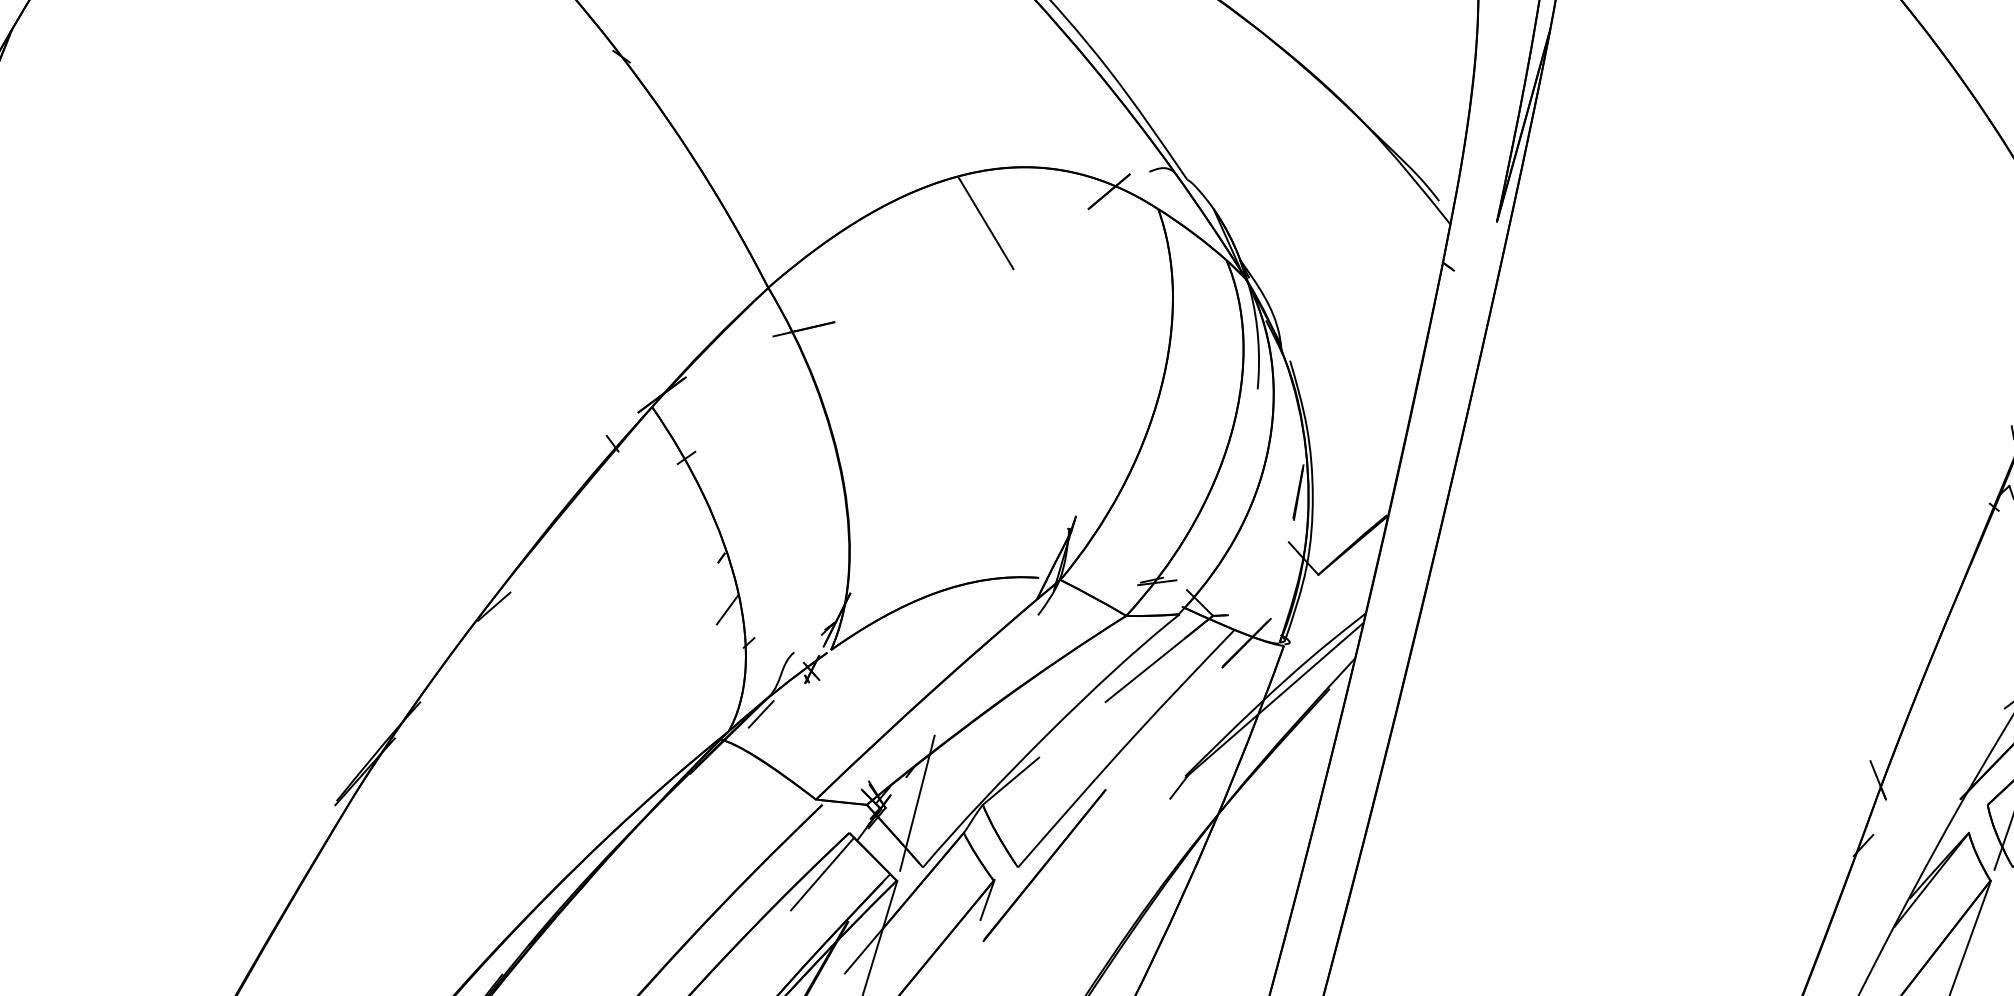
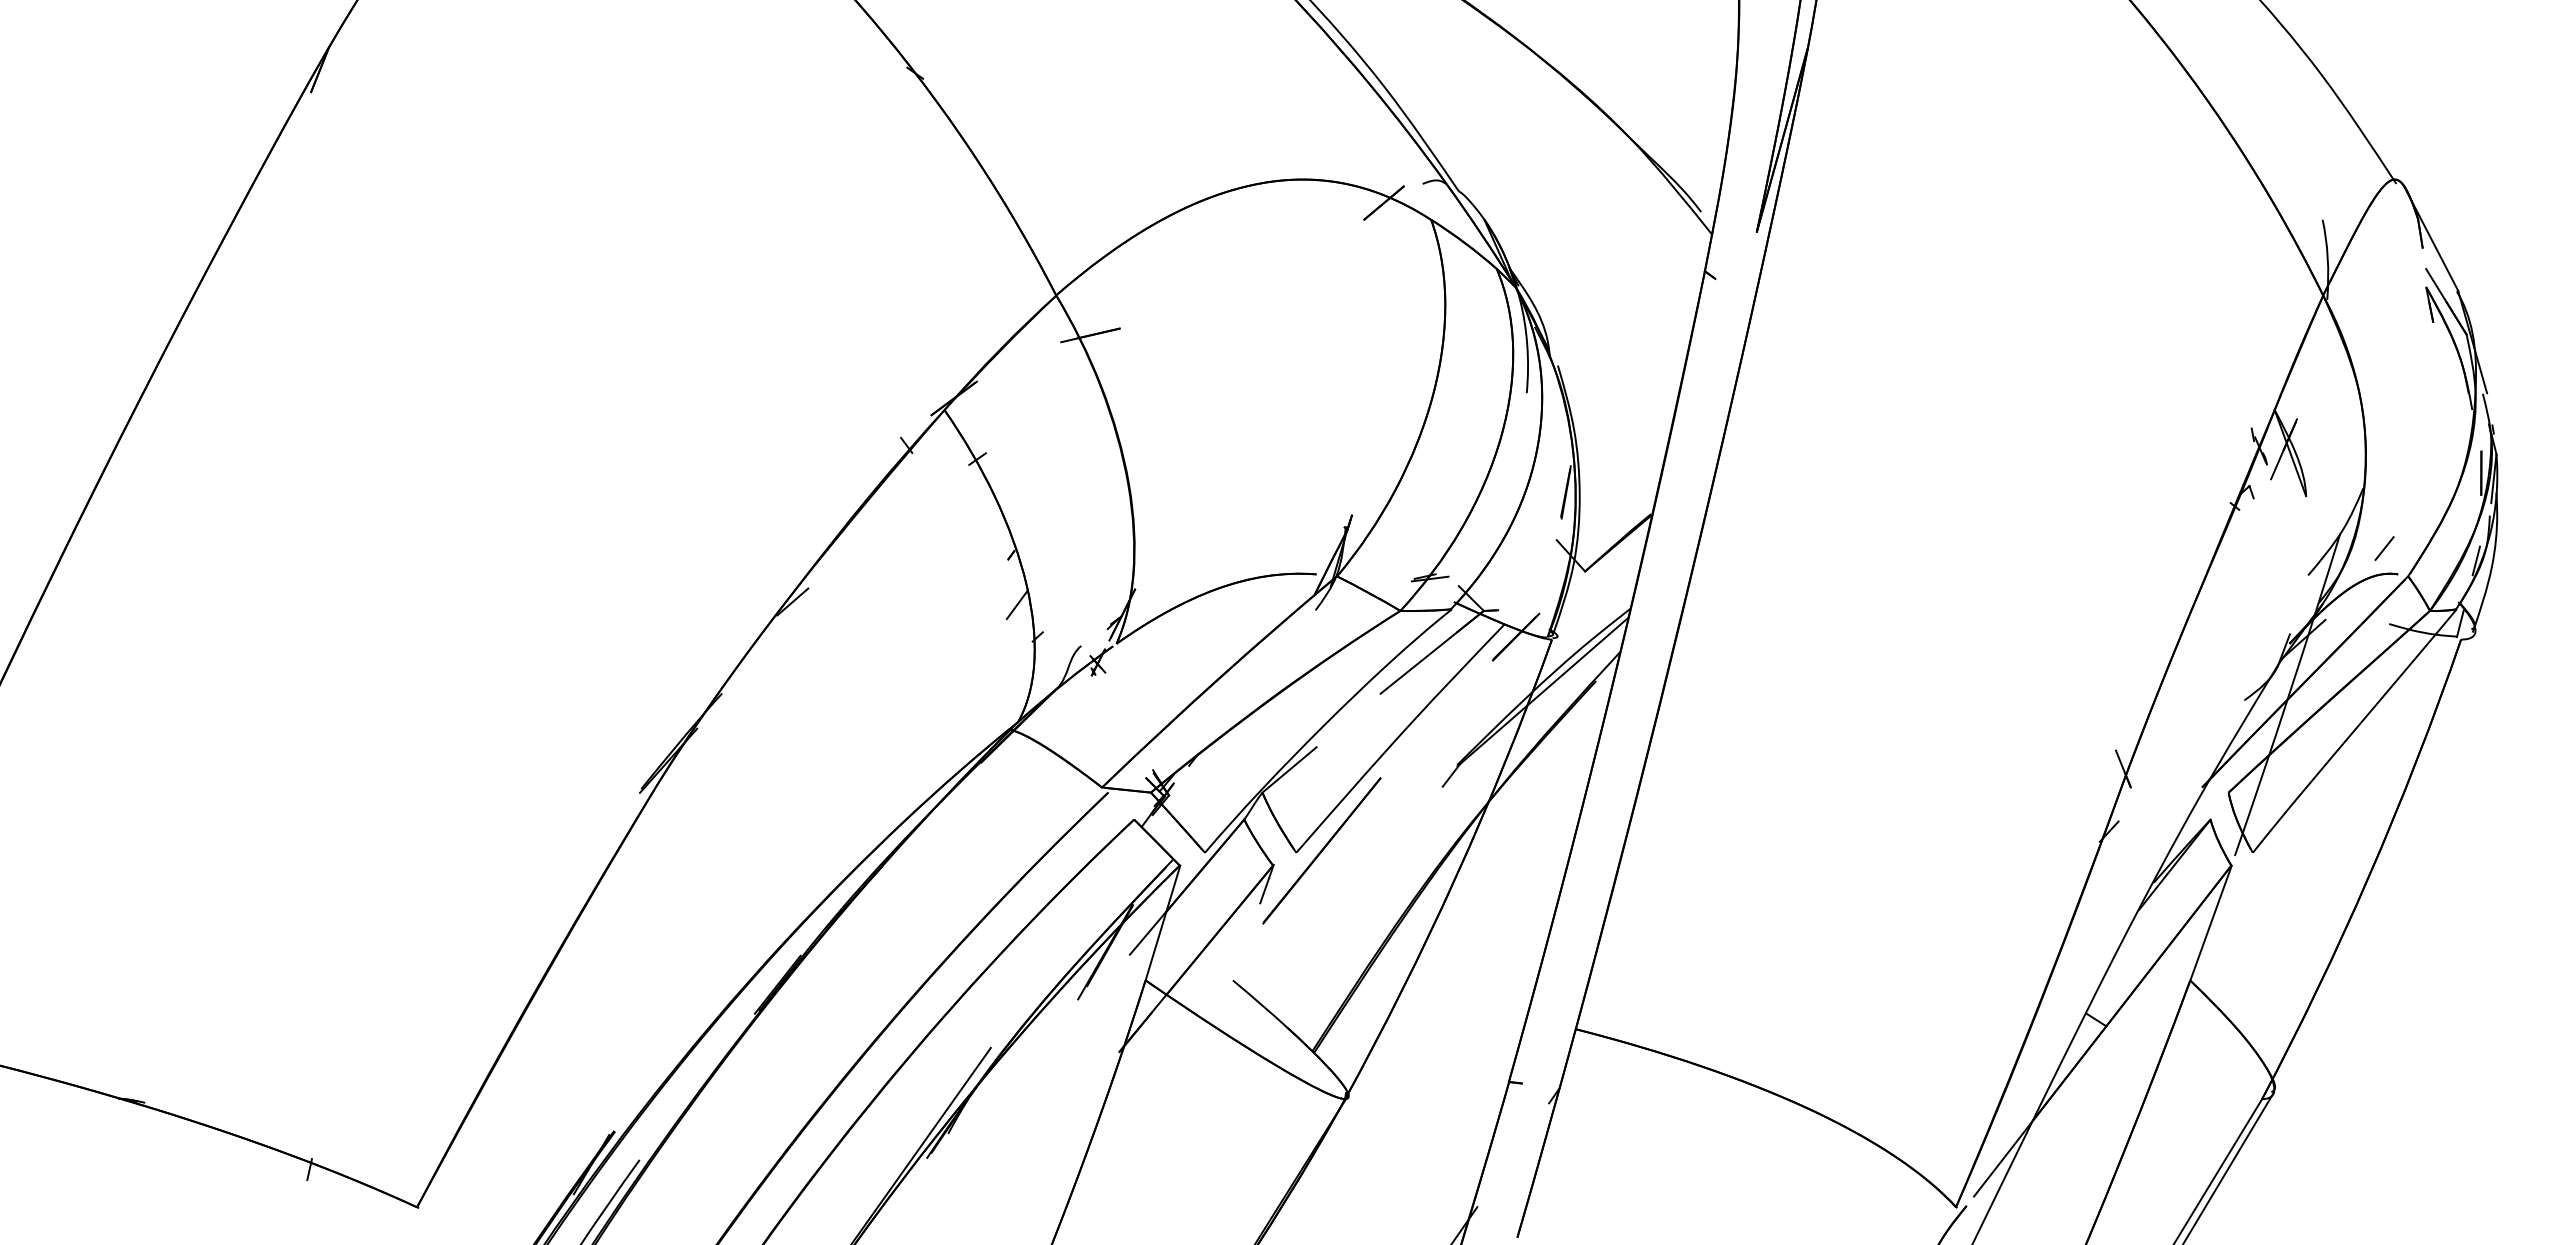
line: (985, 223) -> (1265, 233), removed
line: (761, 714) -> (1049, 705), removed
line: (917, 803) -> (1199, 791), removed
line: (822, 874) -> (1108, 859), removed

